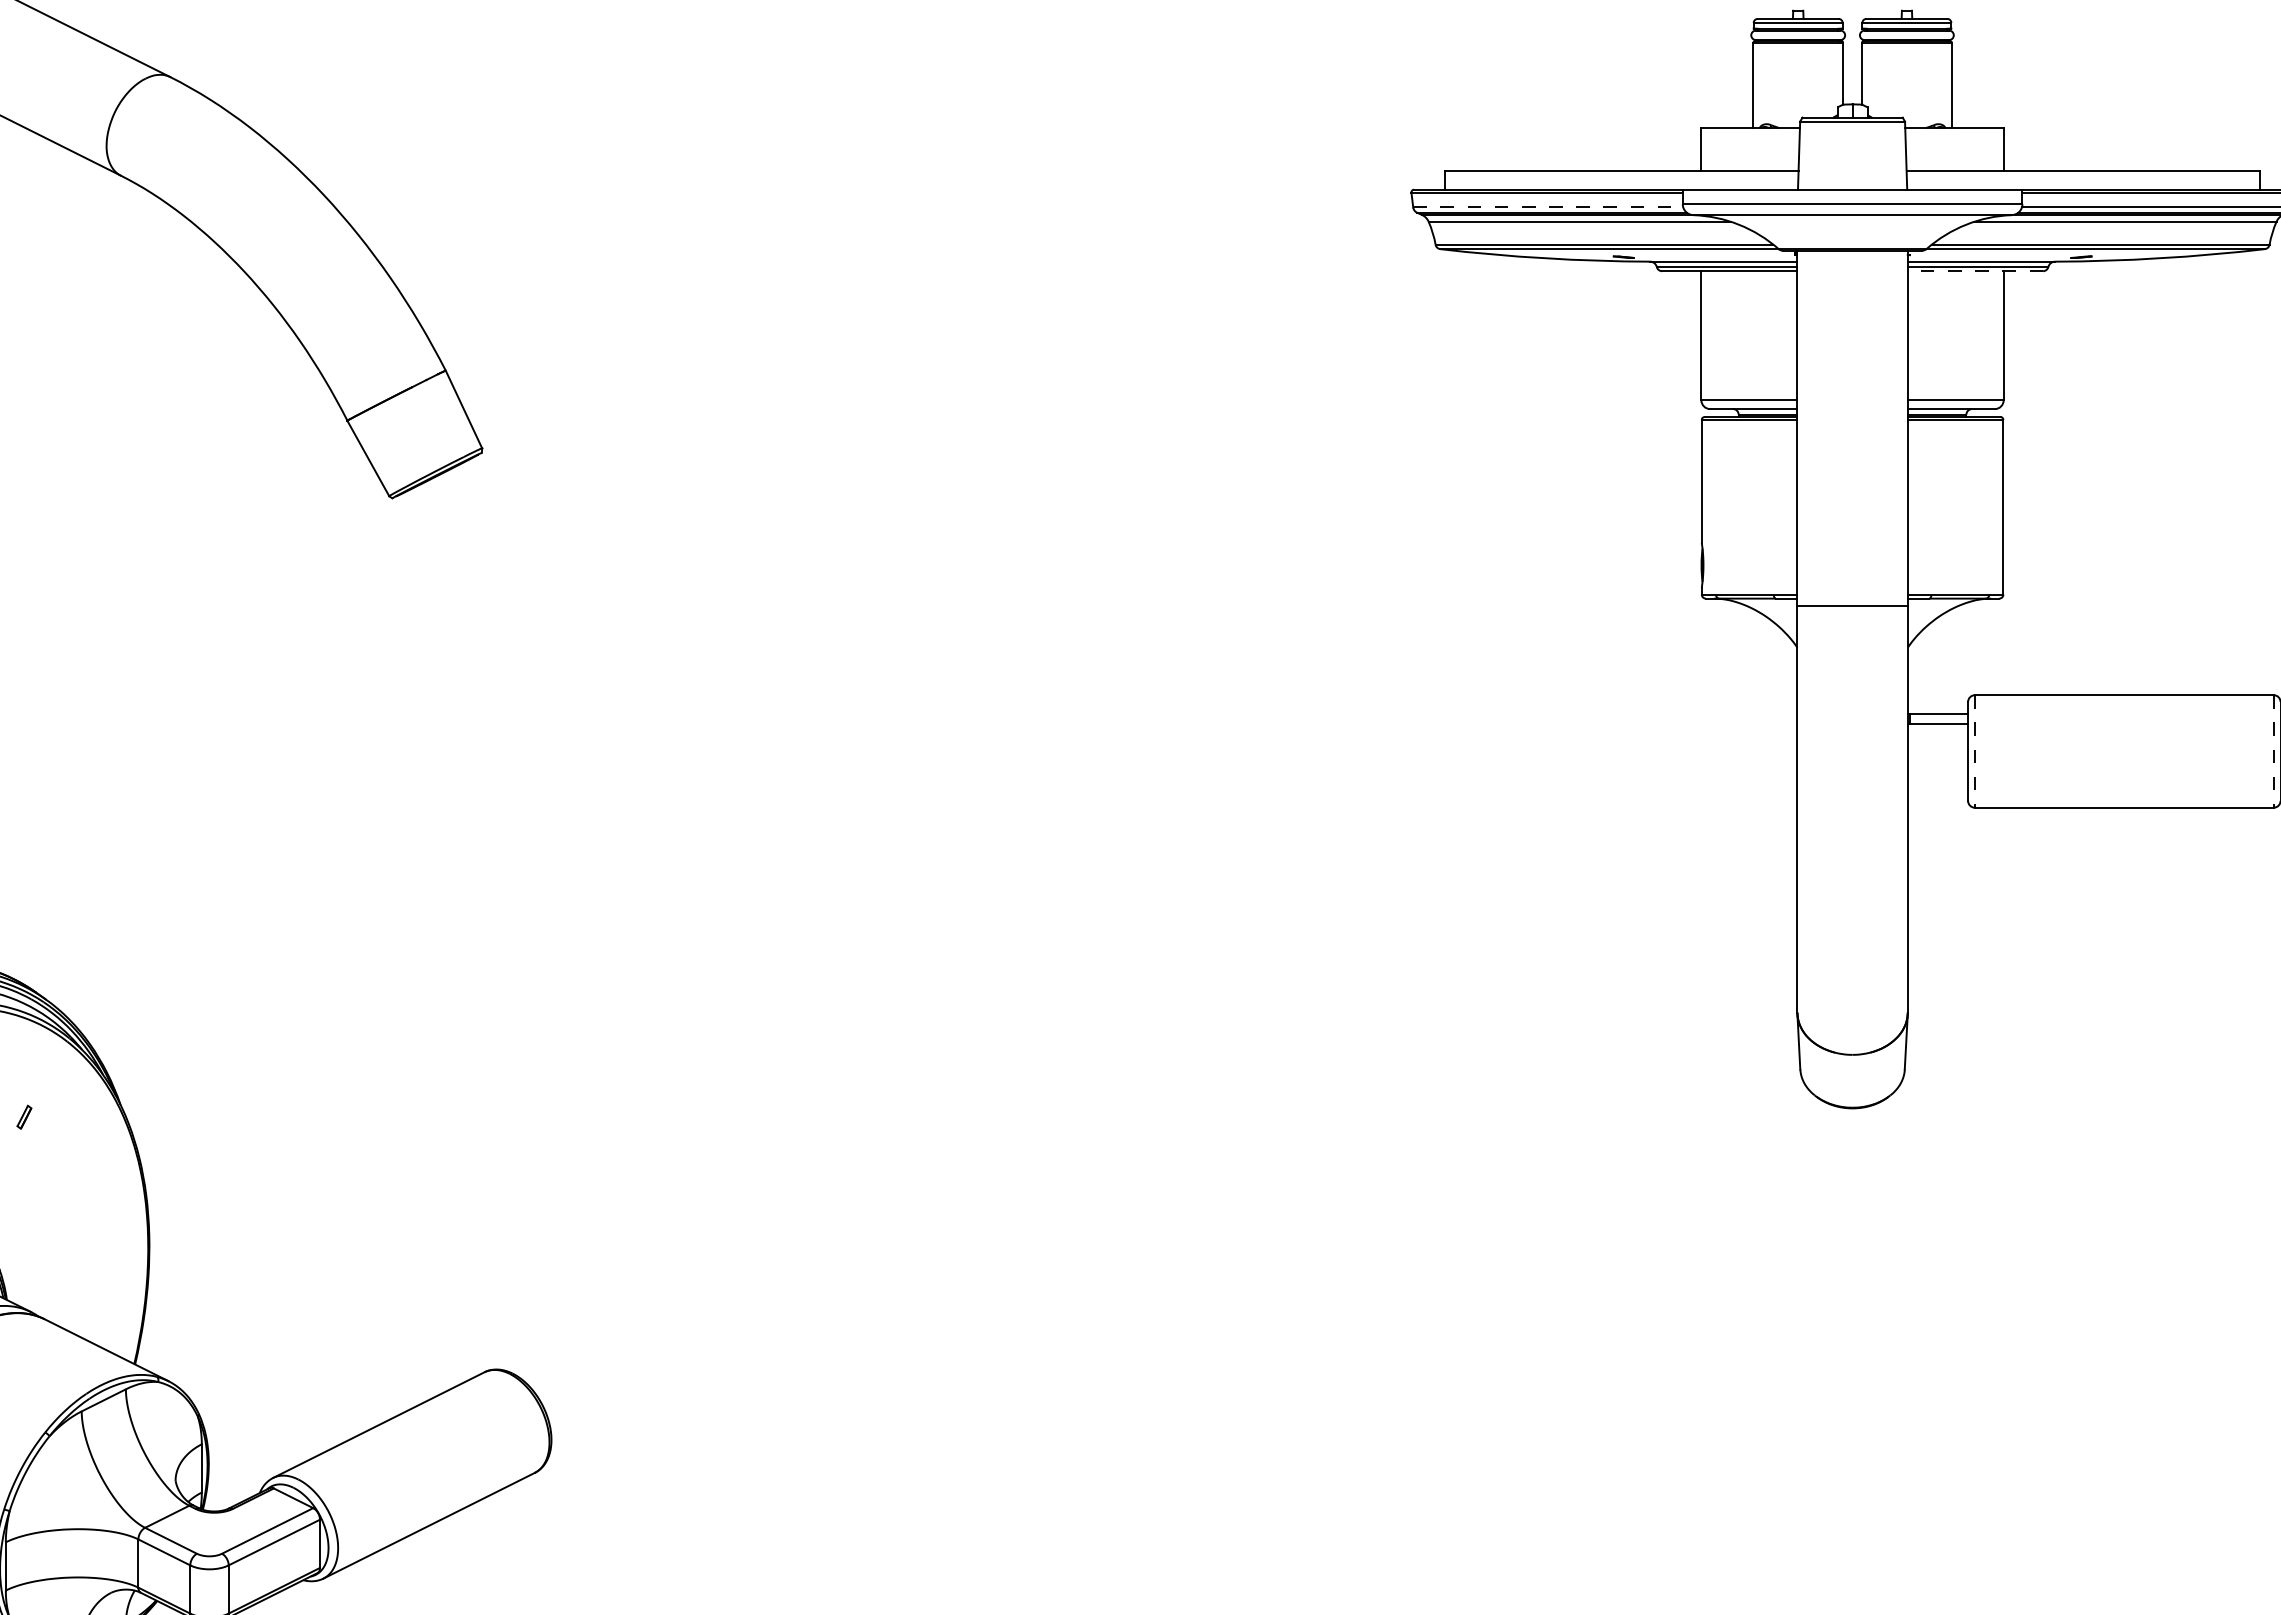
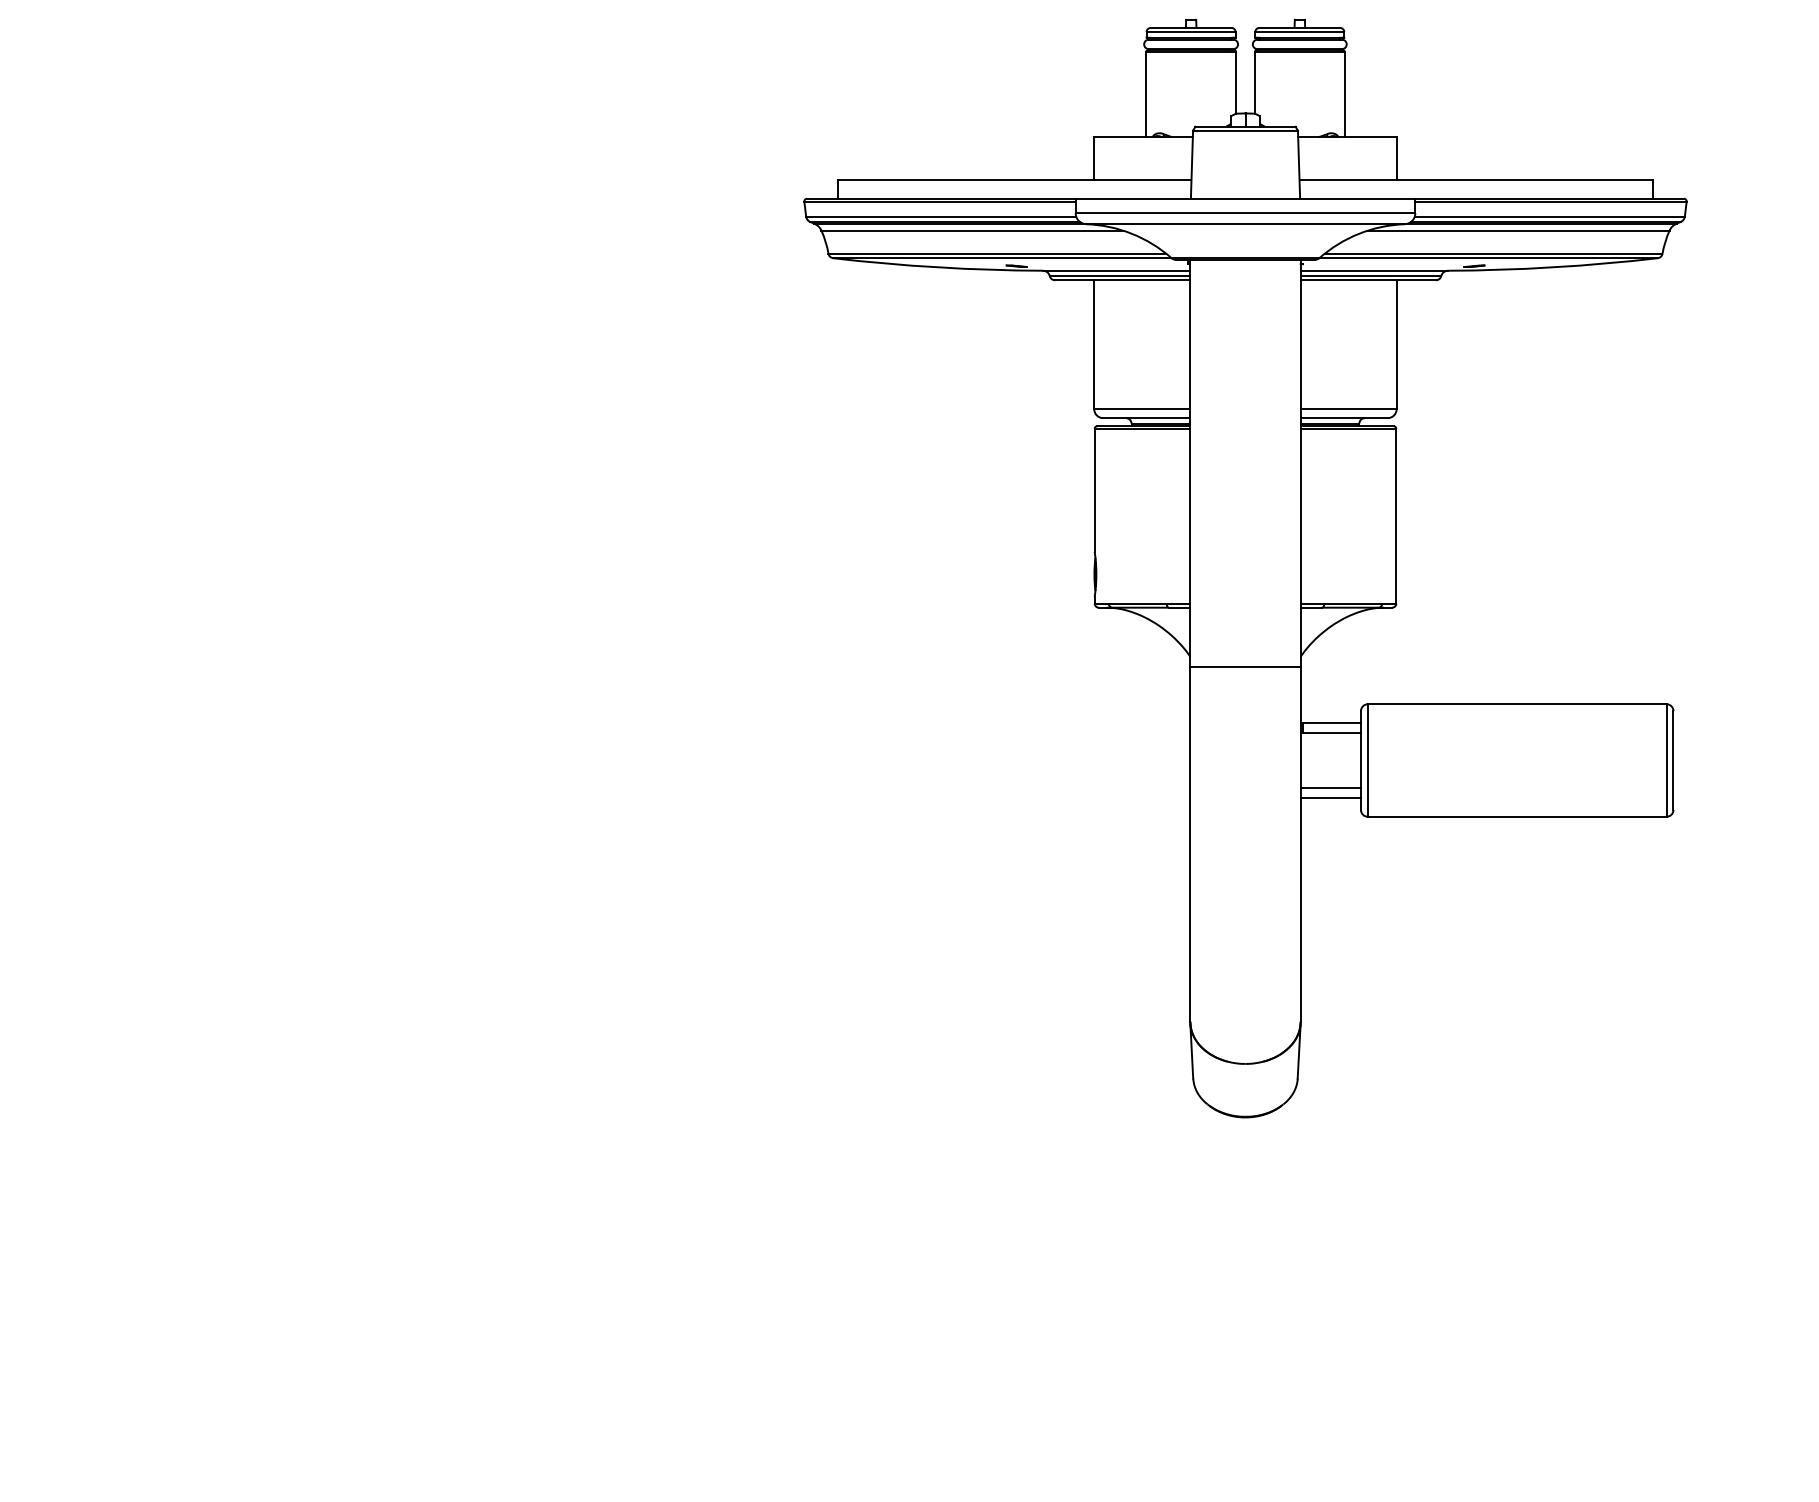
line: (1548, 207) -> (941, 216), dashed -> solid
line: (1975, 271) -> (1368, 280), dashed -> solid
line: (1852, 605) -> (1245, 666), moved
line: (1974, 751) -> (1367, 760), dashed -> solid
line: (2273, 751) -> (1666, 760), dashed -> solid
line: (1937, 779) -> (1330, 788), added
line: (1937, 788) -> (1330, 797), added

